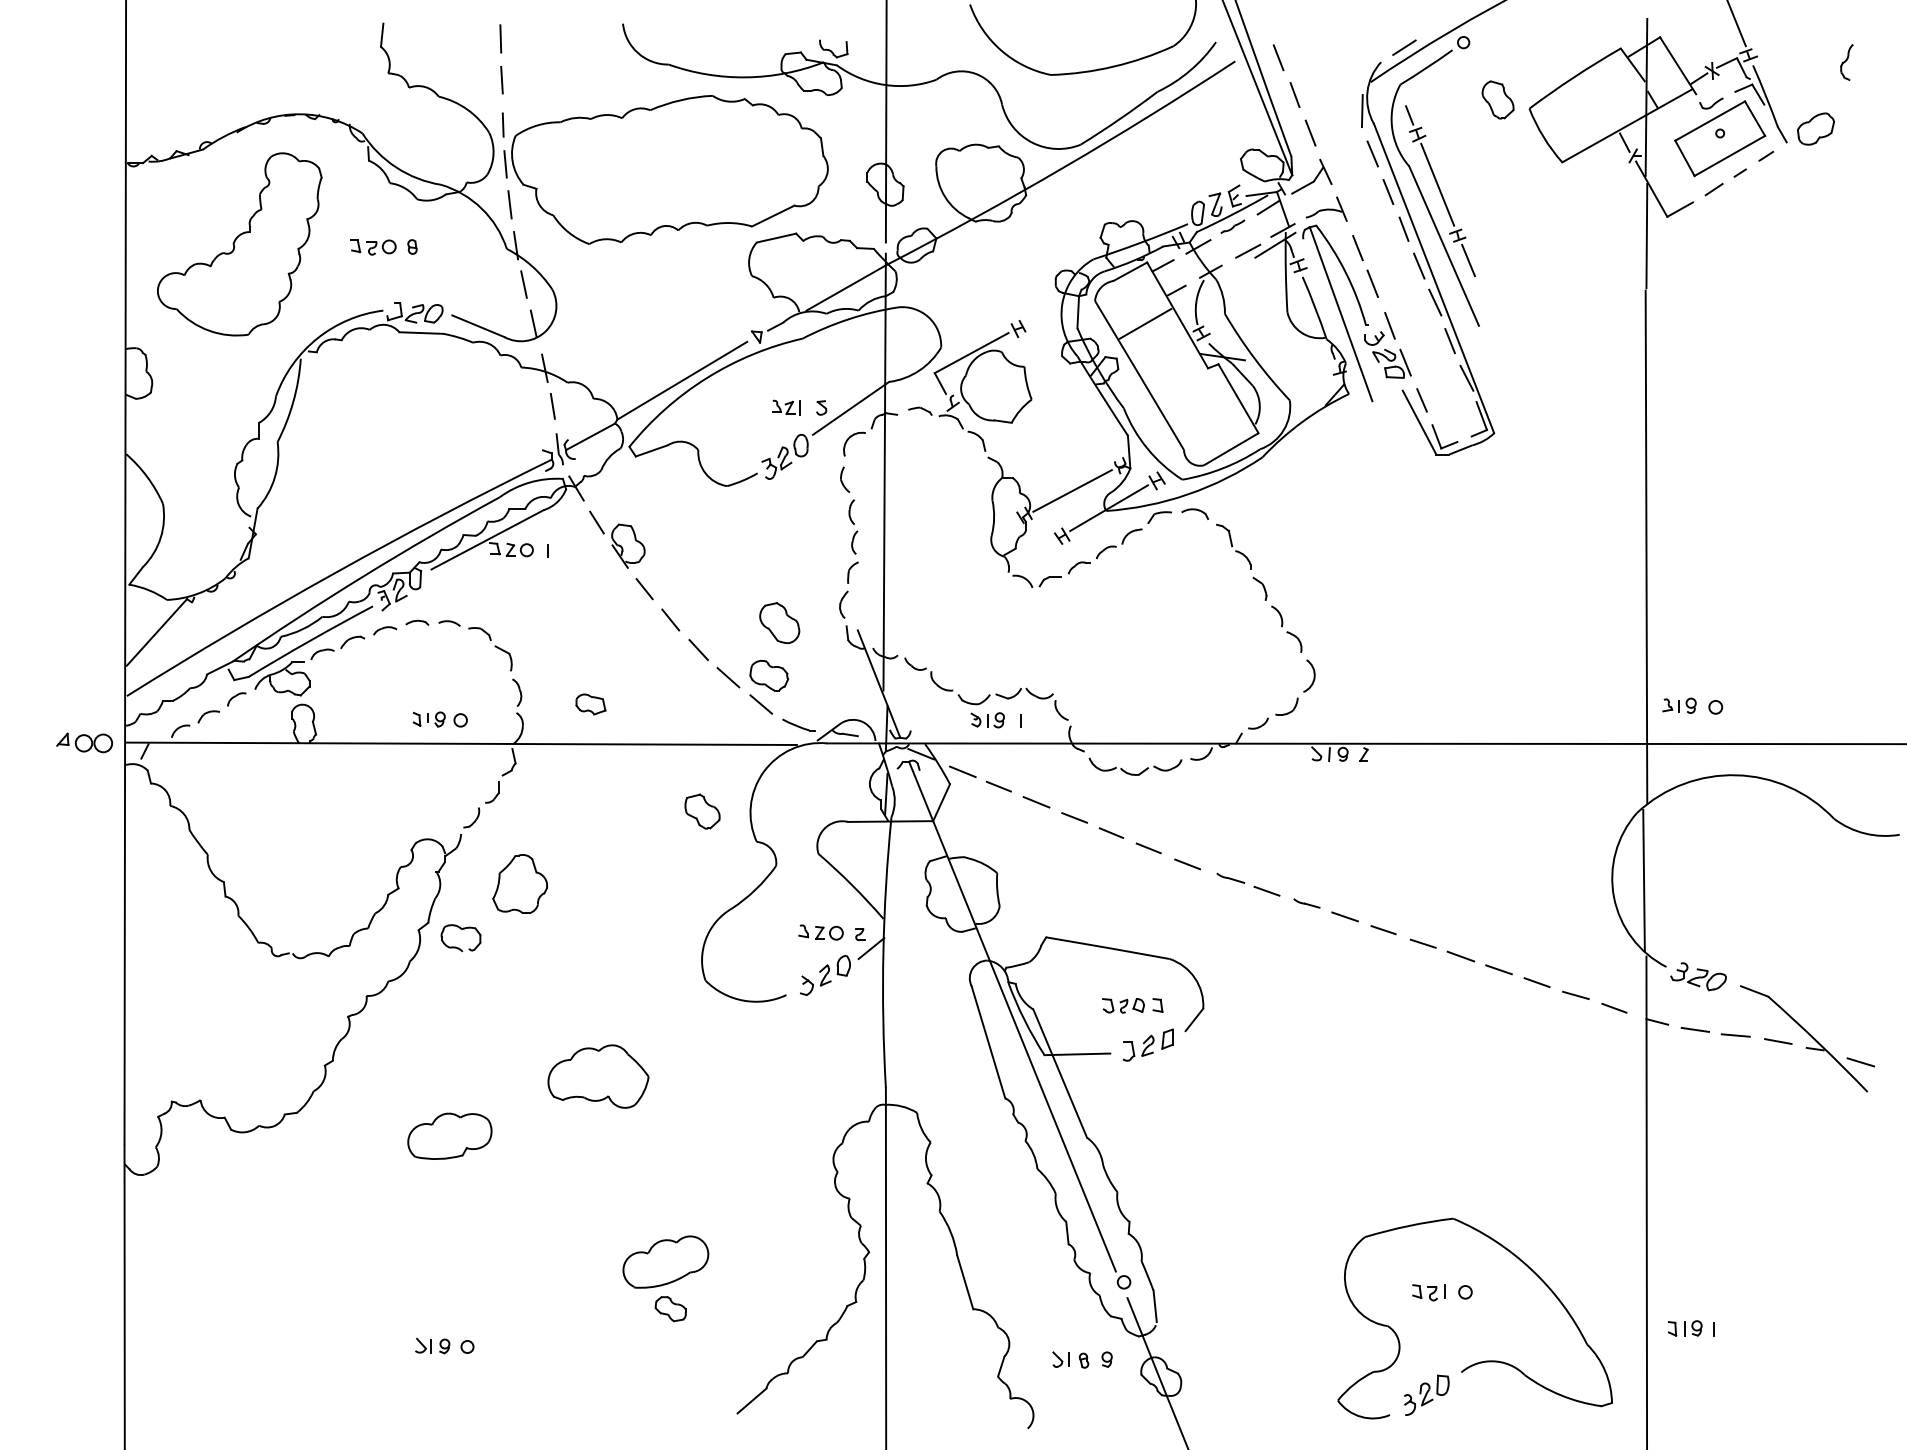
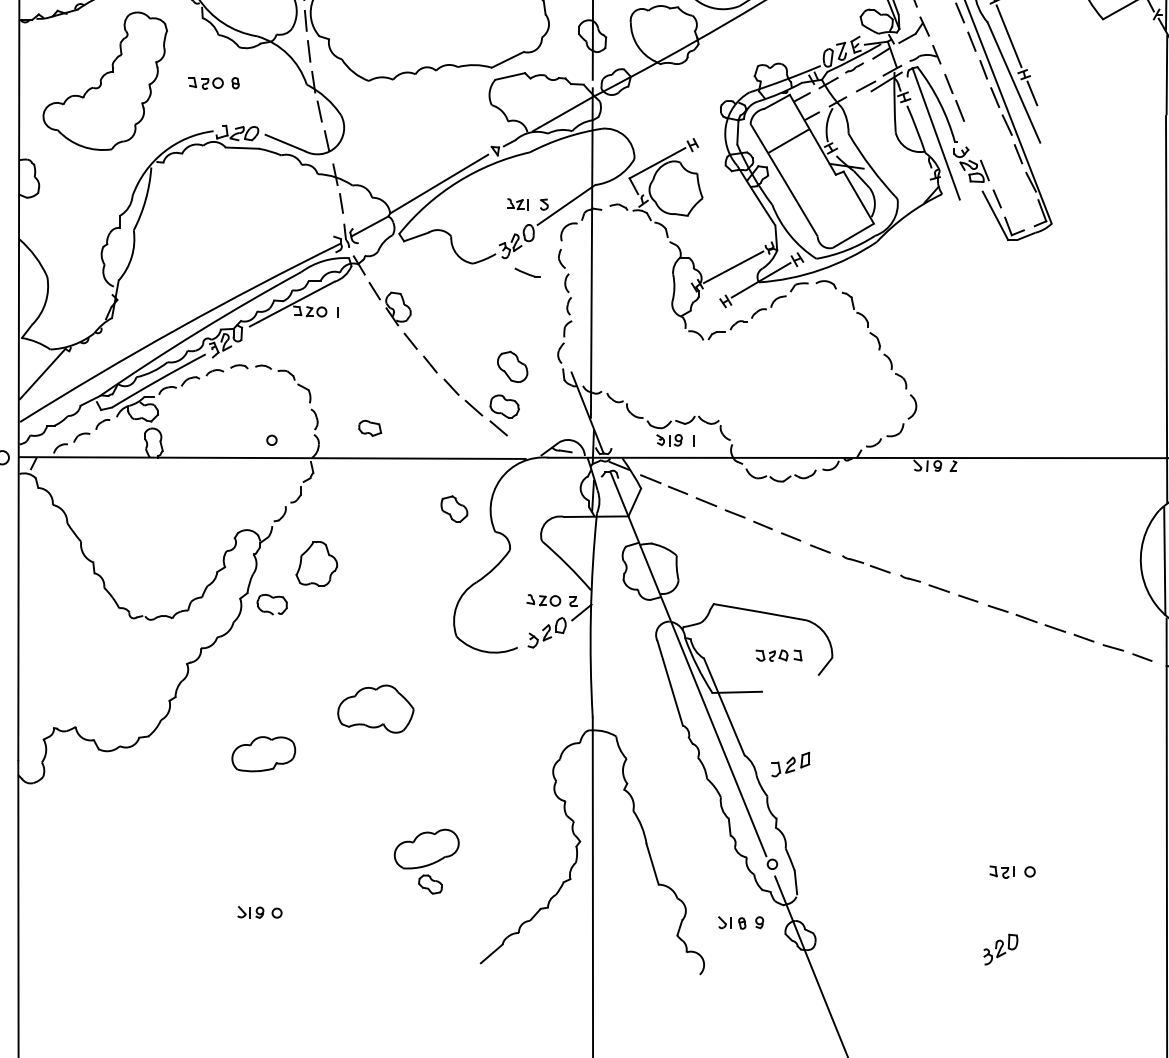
line: (1389, 325) -> (972, 142), removed
part: (428, 719) -> (247, 439), removed
part: (798, 724) -> (526, 272), moved
part: (1147, 1044) -> (790, 764), moved
part: (1485, 1360) -> (1045, 923), removed

